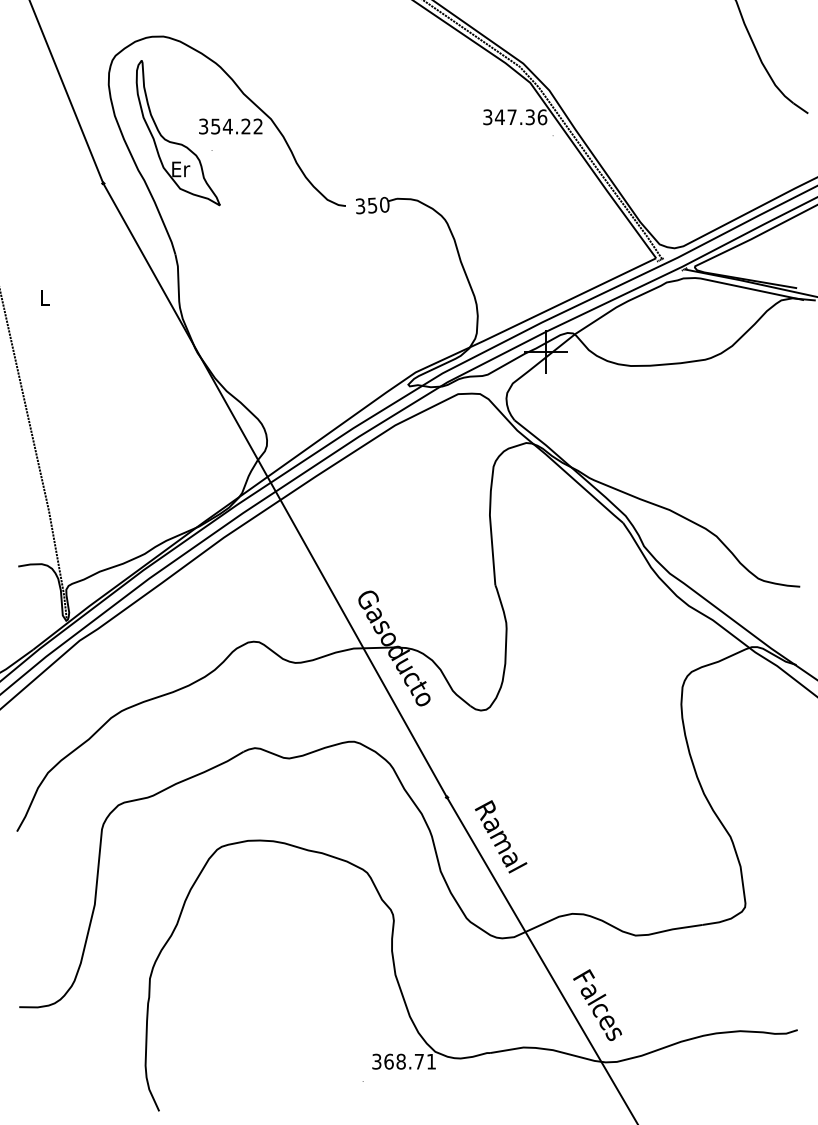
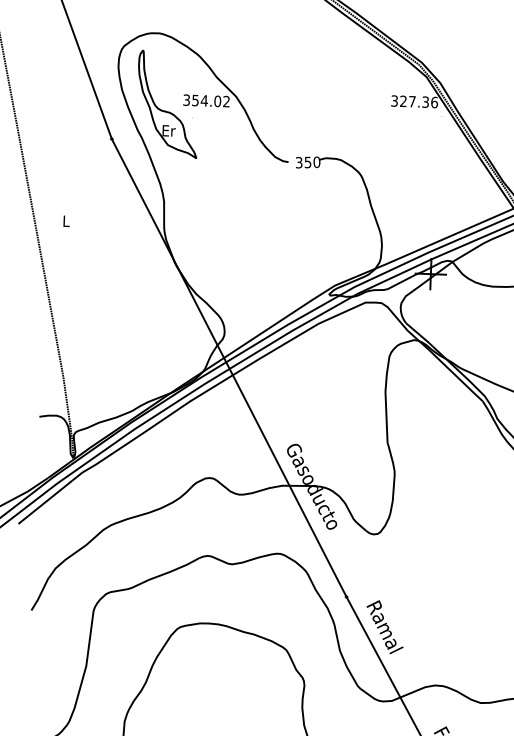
text: (499, 116) -> (403, 100), 347.36 -> 327.36
text: (245, 126) -> (217, 101), 354.22 -> 354.02

